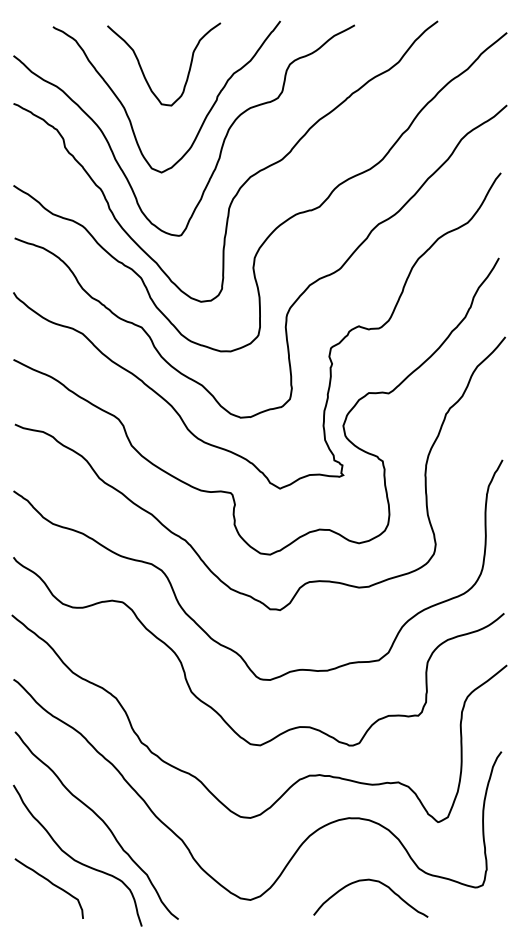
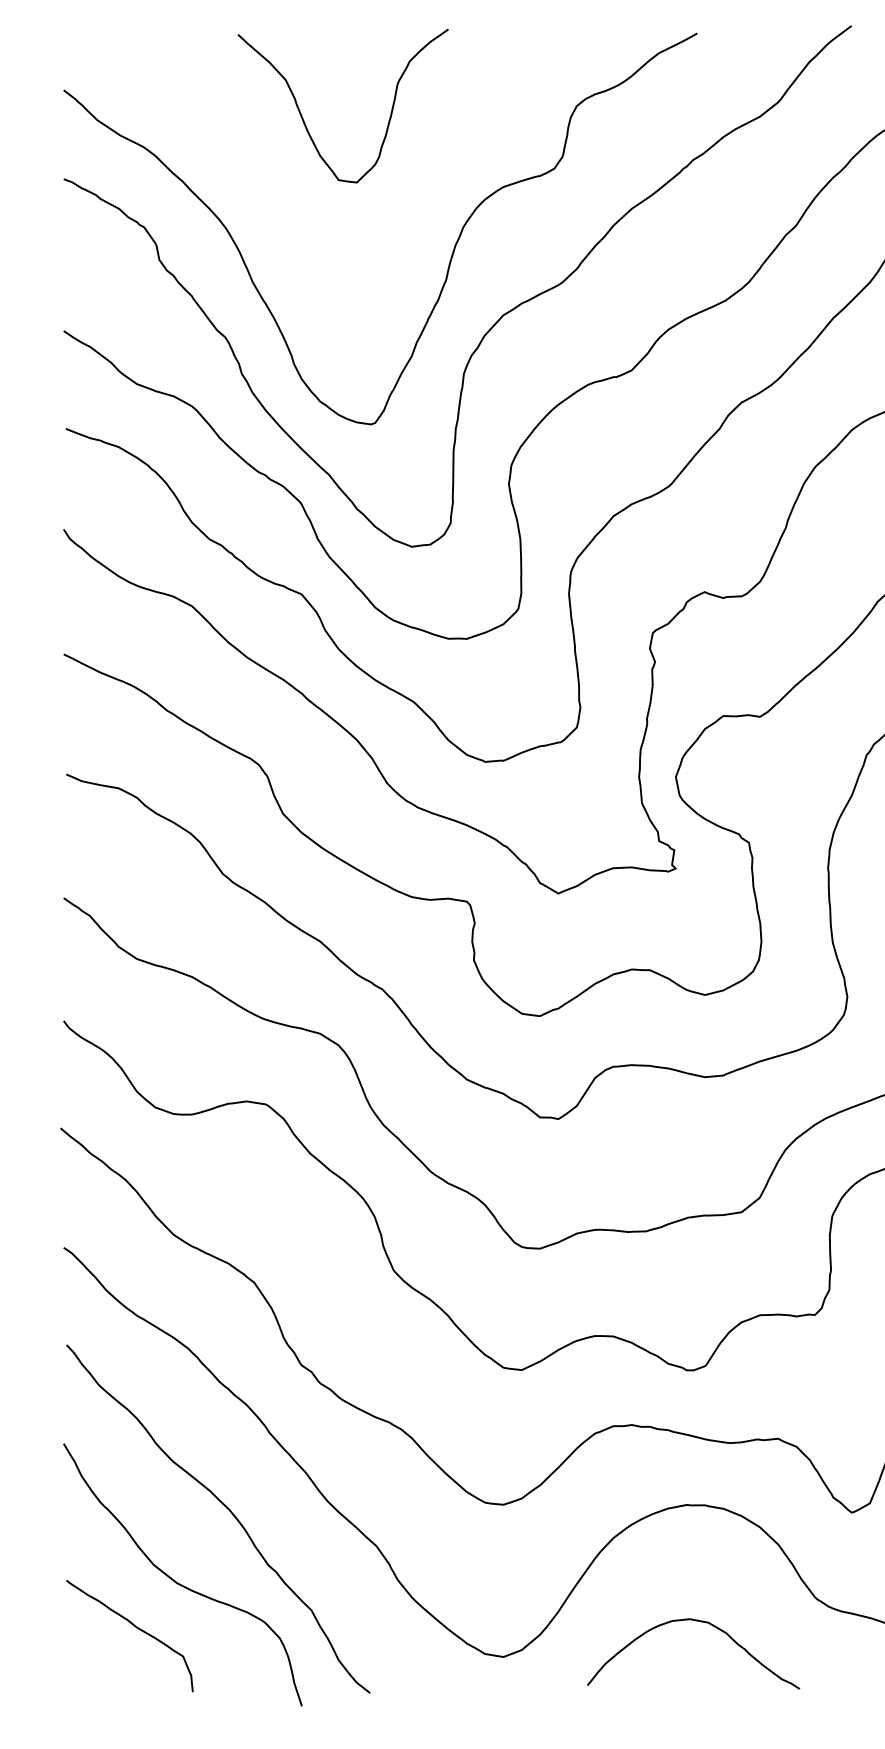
curve: (127, 112) -> (275, 195), removed
curve: (372, 881) -> (696, 1622), moved

